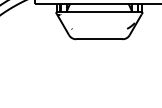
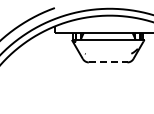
line: (99, 39) -> (108, 62), solid -> dashed

